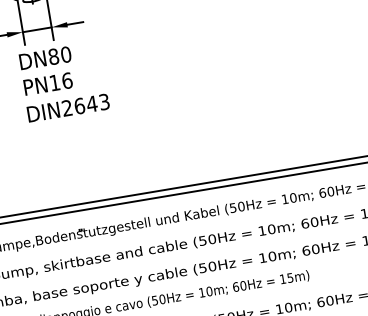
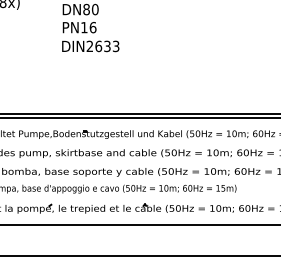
text: (90, 104) -> (106, 46), DIN2643 -> DIN2633

